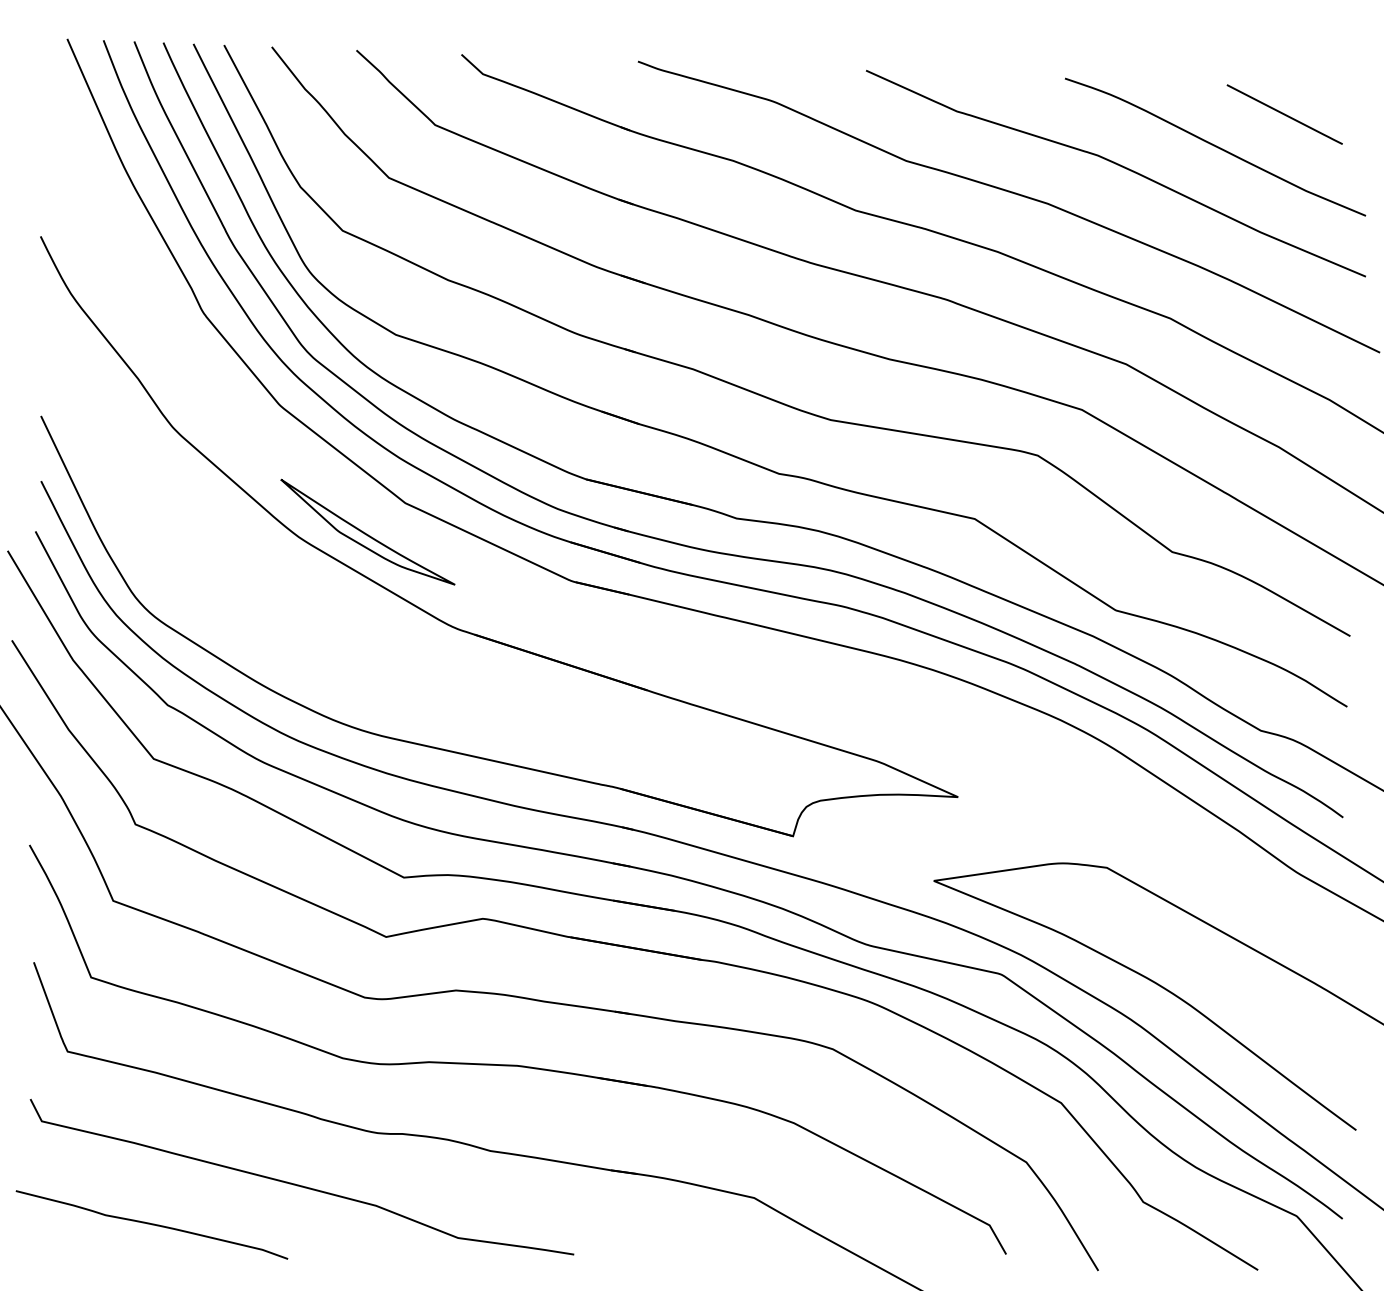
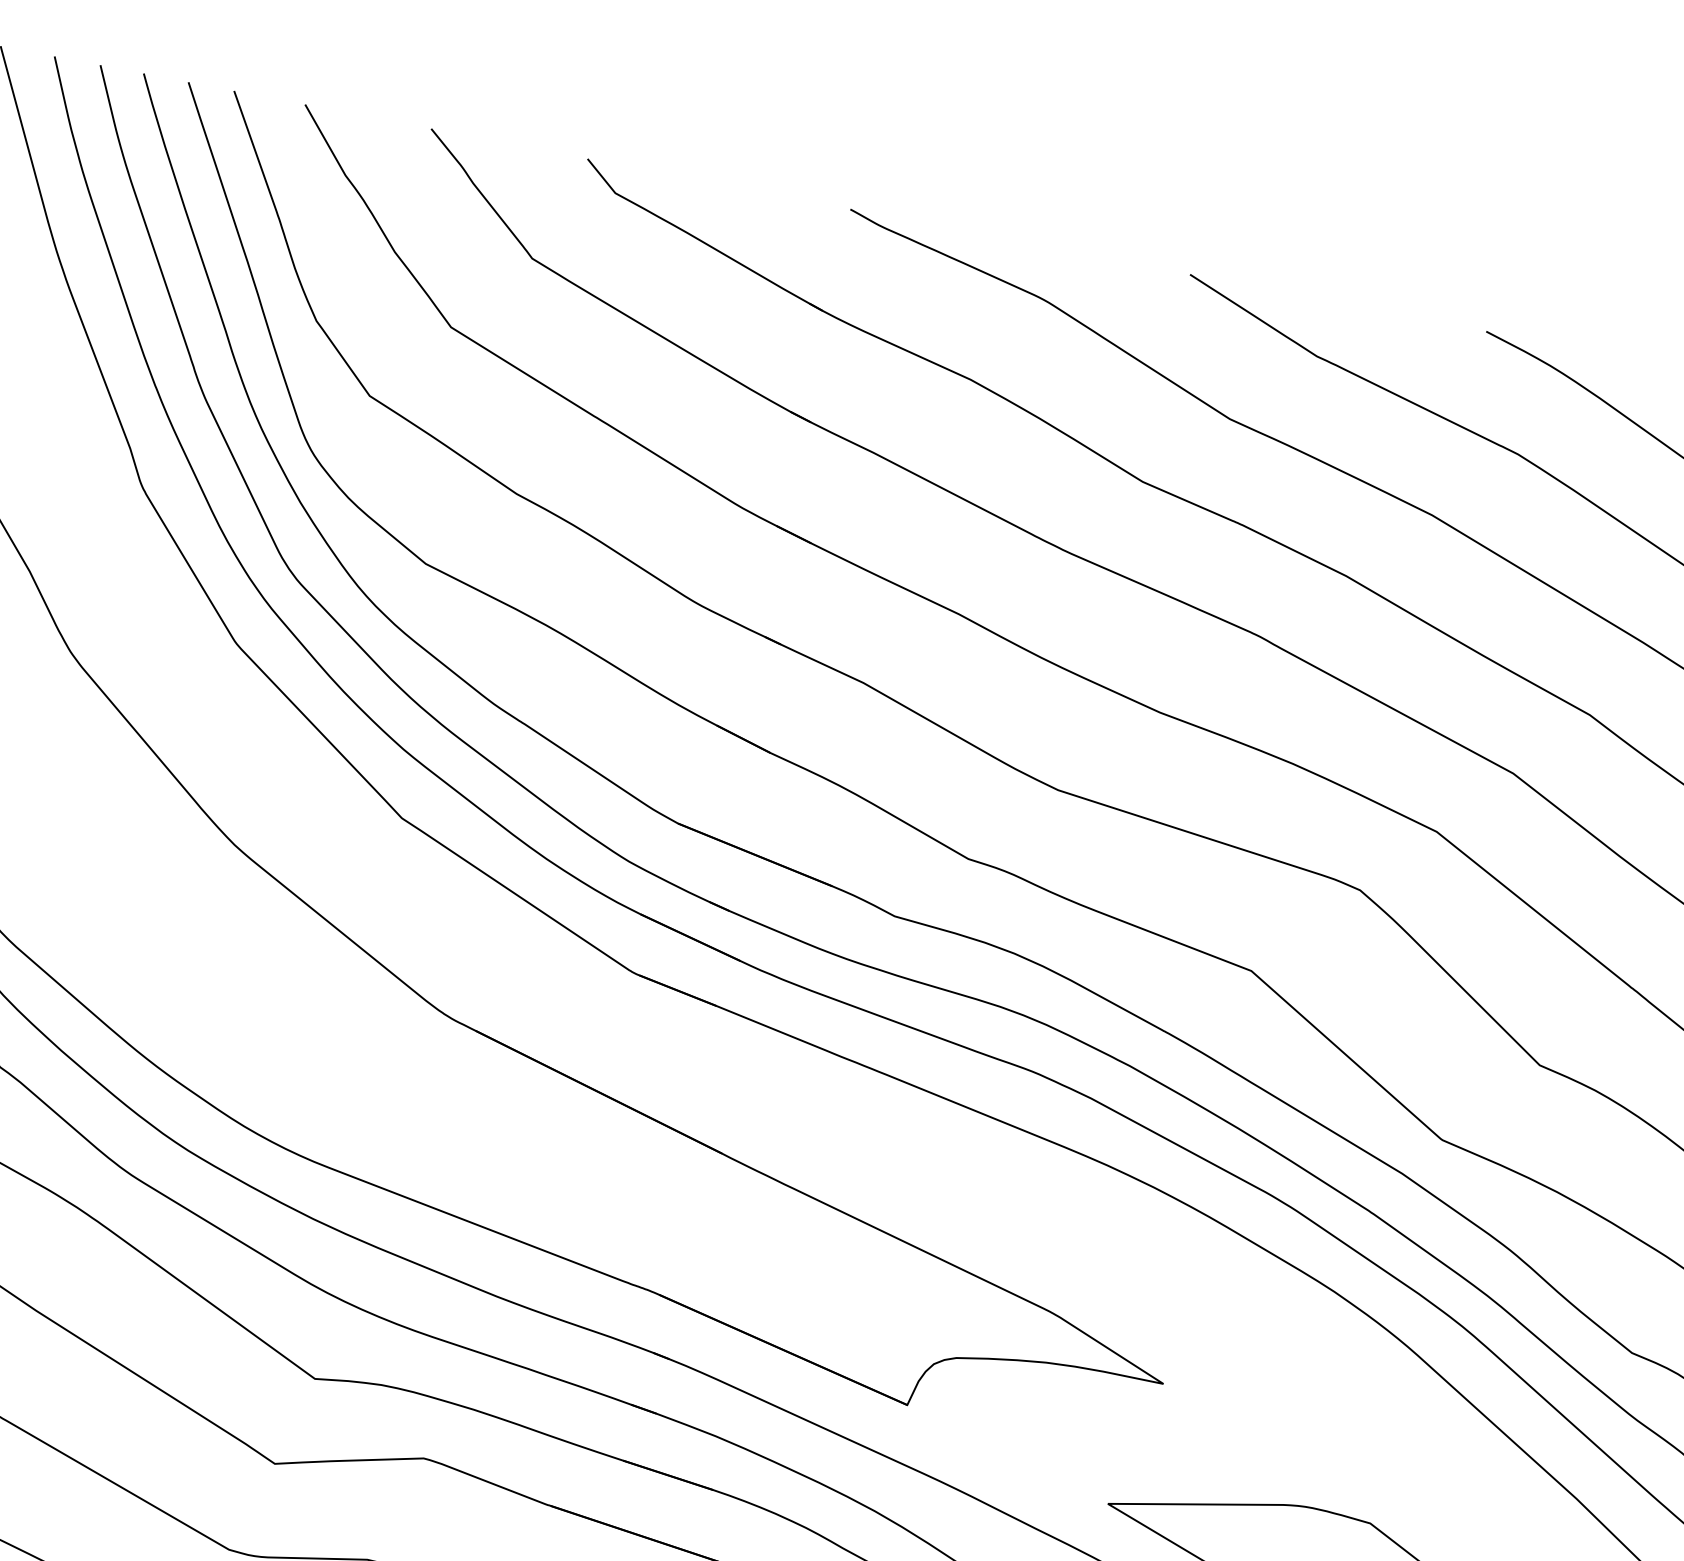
part: (367, 531) -> (338, 852), removed

